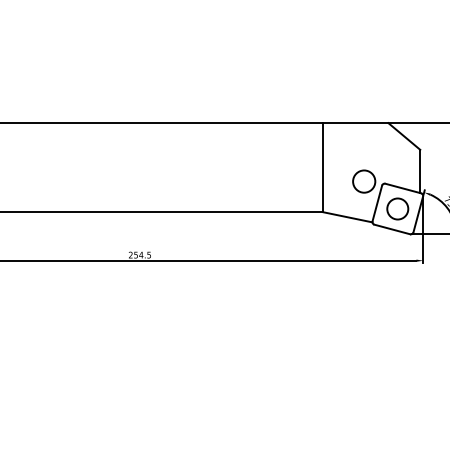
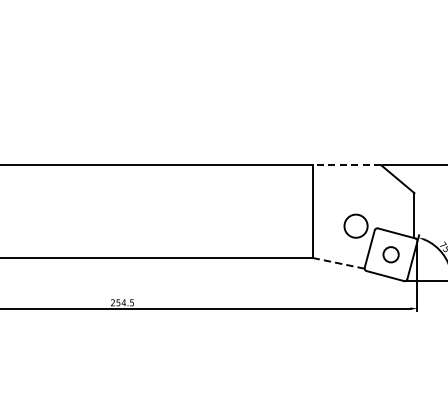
line: (355, 123) -> (347, 165), solid -> dashed
circle: (397, 208) -> (390, 254), size x0.7
line: (347, 217) -> (338, 263), solid -> dashed

